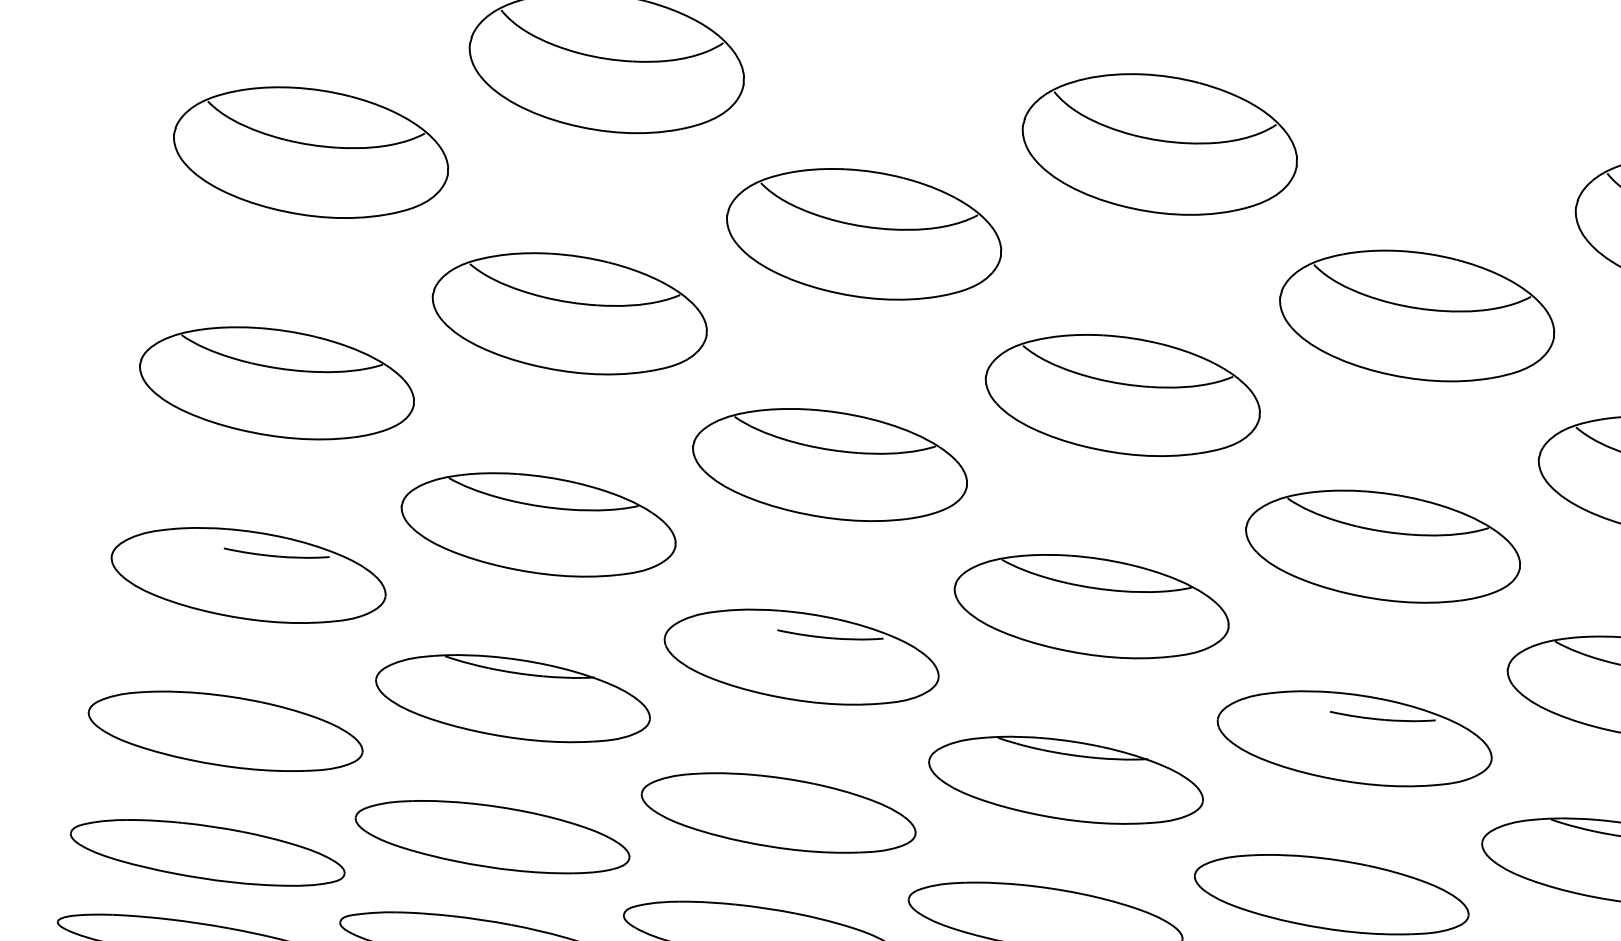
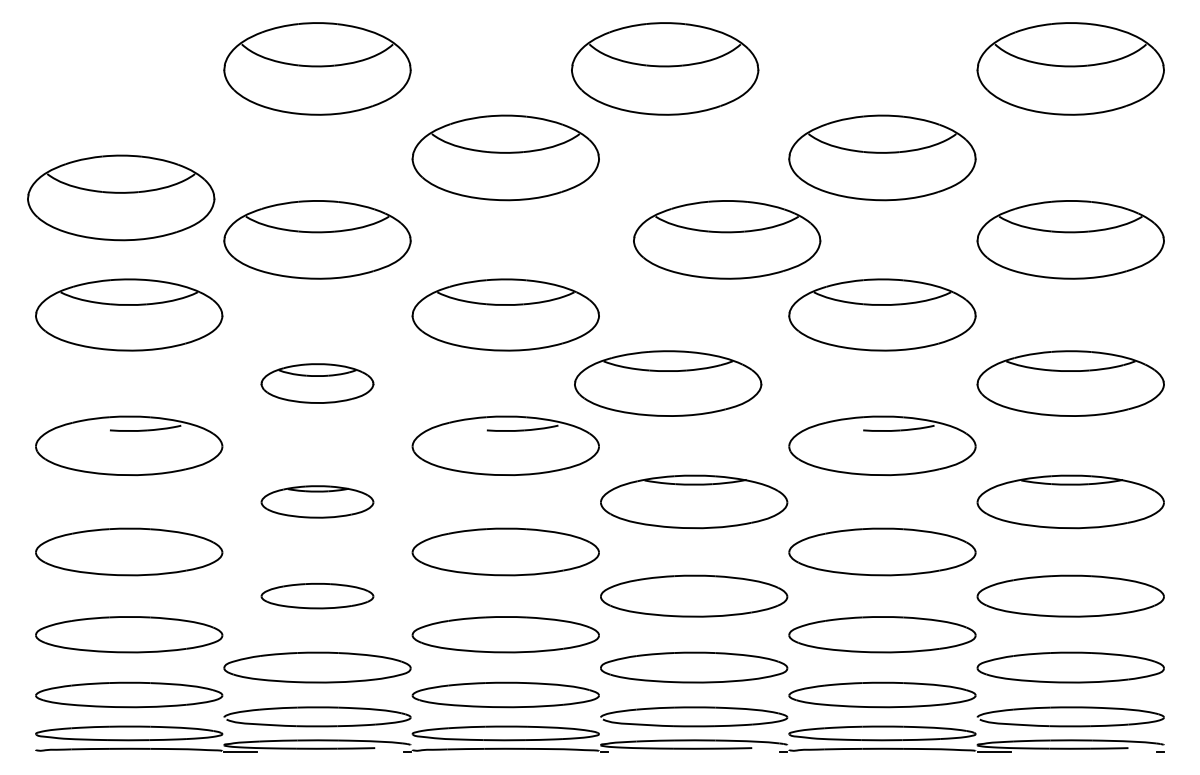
part: (1160, 143) -> (665, 68), moved
part: (311, 151) -> (121, 197), moved
part: (1123, 394) -> (727, 239), moved
part: (538, 524) -> (317, 383), size x0.6
part: (1092, 606) -> (668, 383), moved
part: (513, 697) -> (317, 501), size x0.6
part: (492, 835) -> (317, 595), size x0.6

